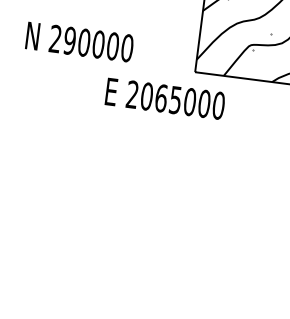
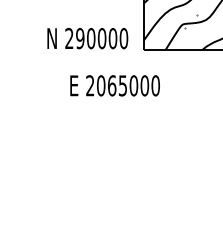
text: (79, 41) -> (87, 38), moved
text: (164, 98) -> (114, 85), moved

